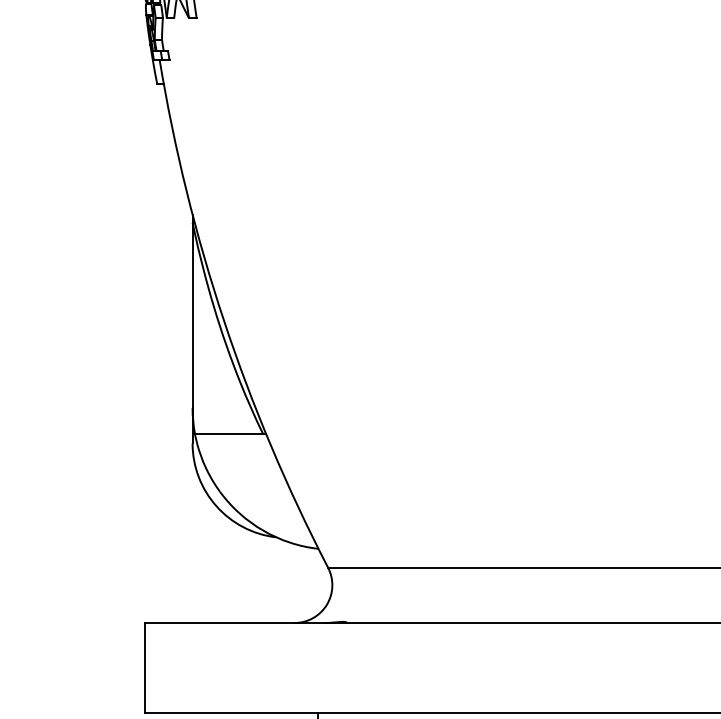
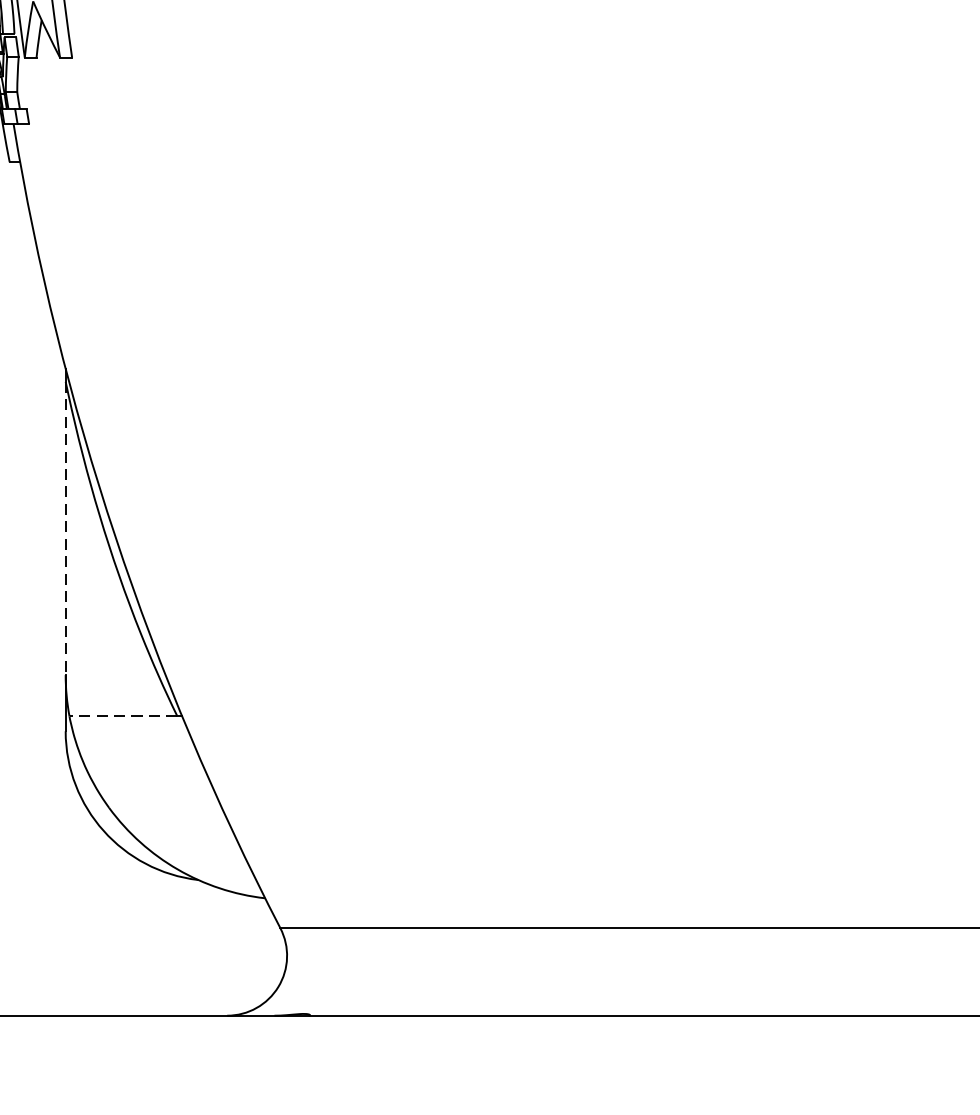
line: (192, 315) -> (65, 528), solid -> dashed
line: (228, 433) -> (122, 715), solid -> dashed

